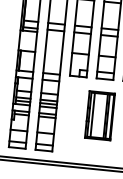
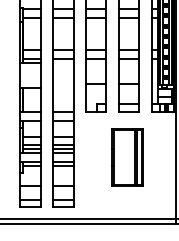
line: (92, 114) -> (118, 157), removed

